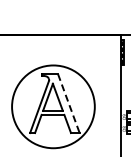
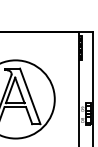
line: (69, 104) -> (30, 97), dashed -> solid

